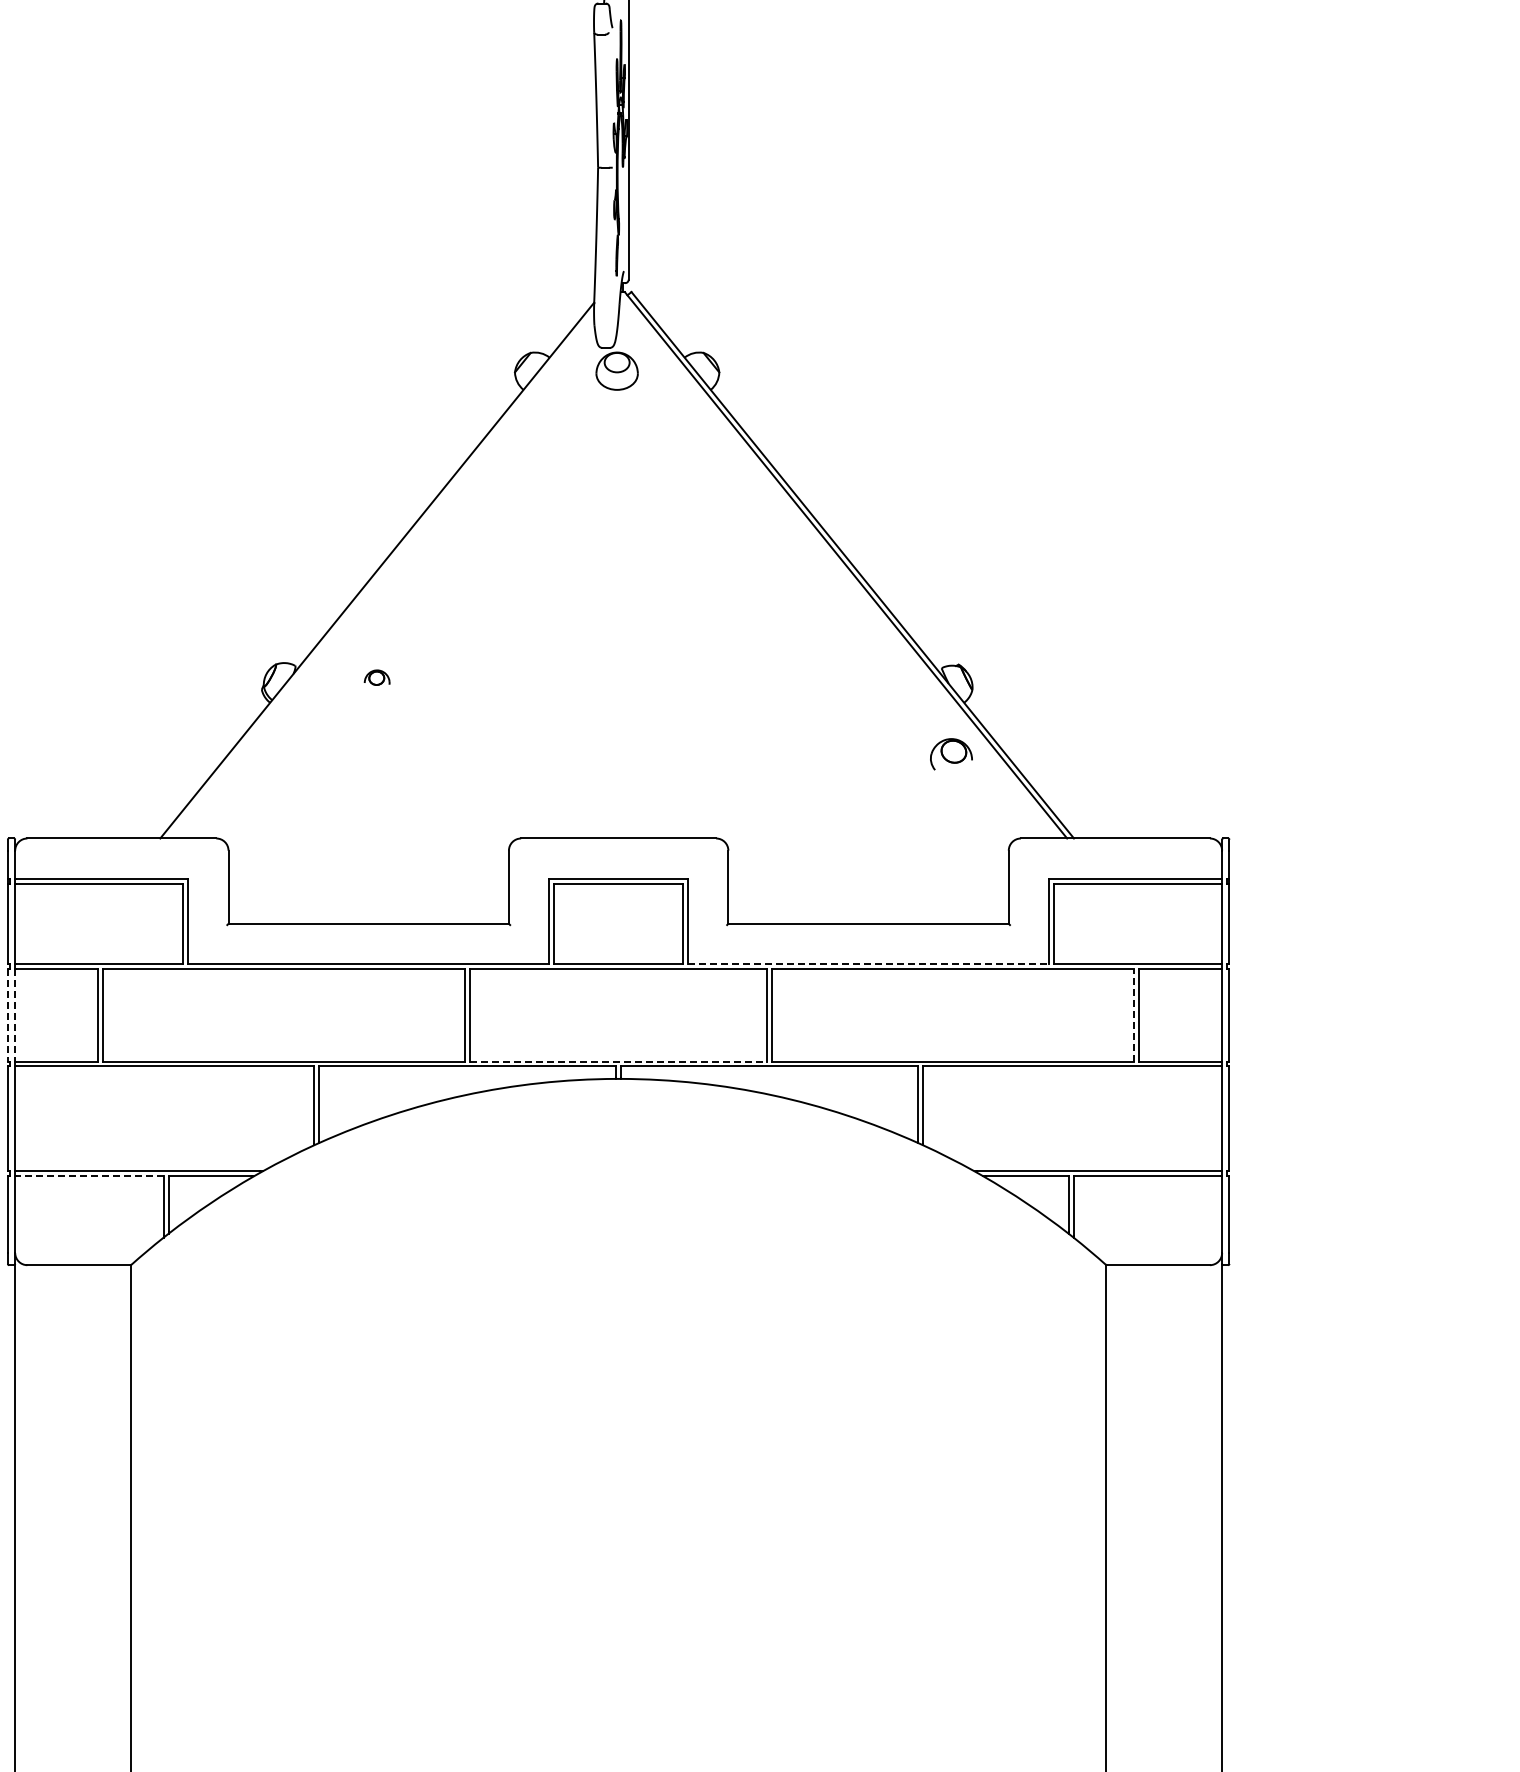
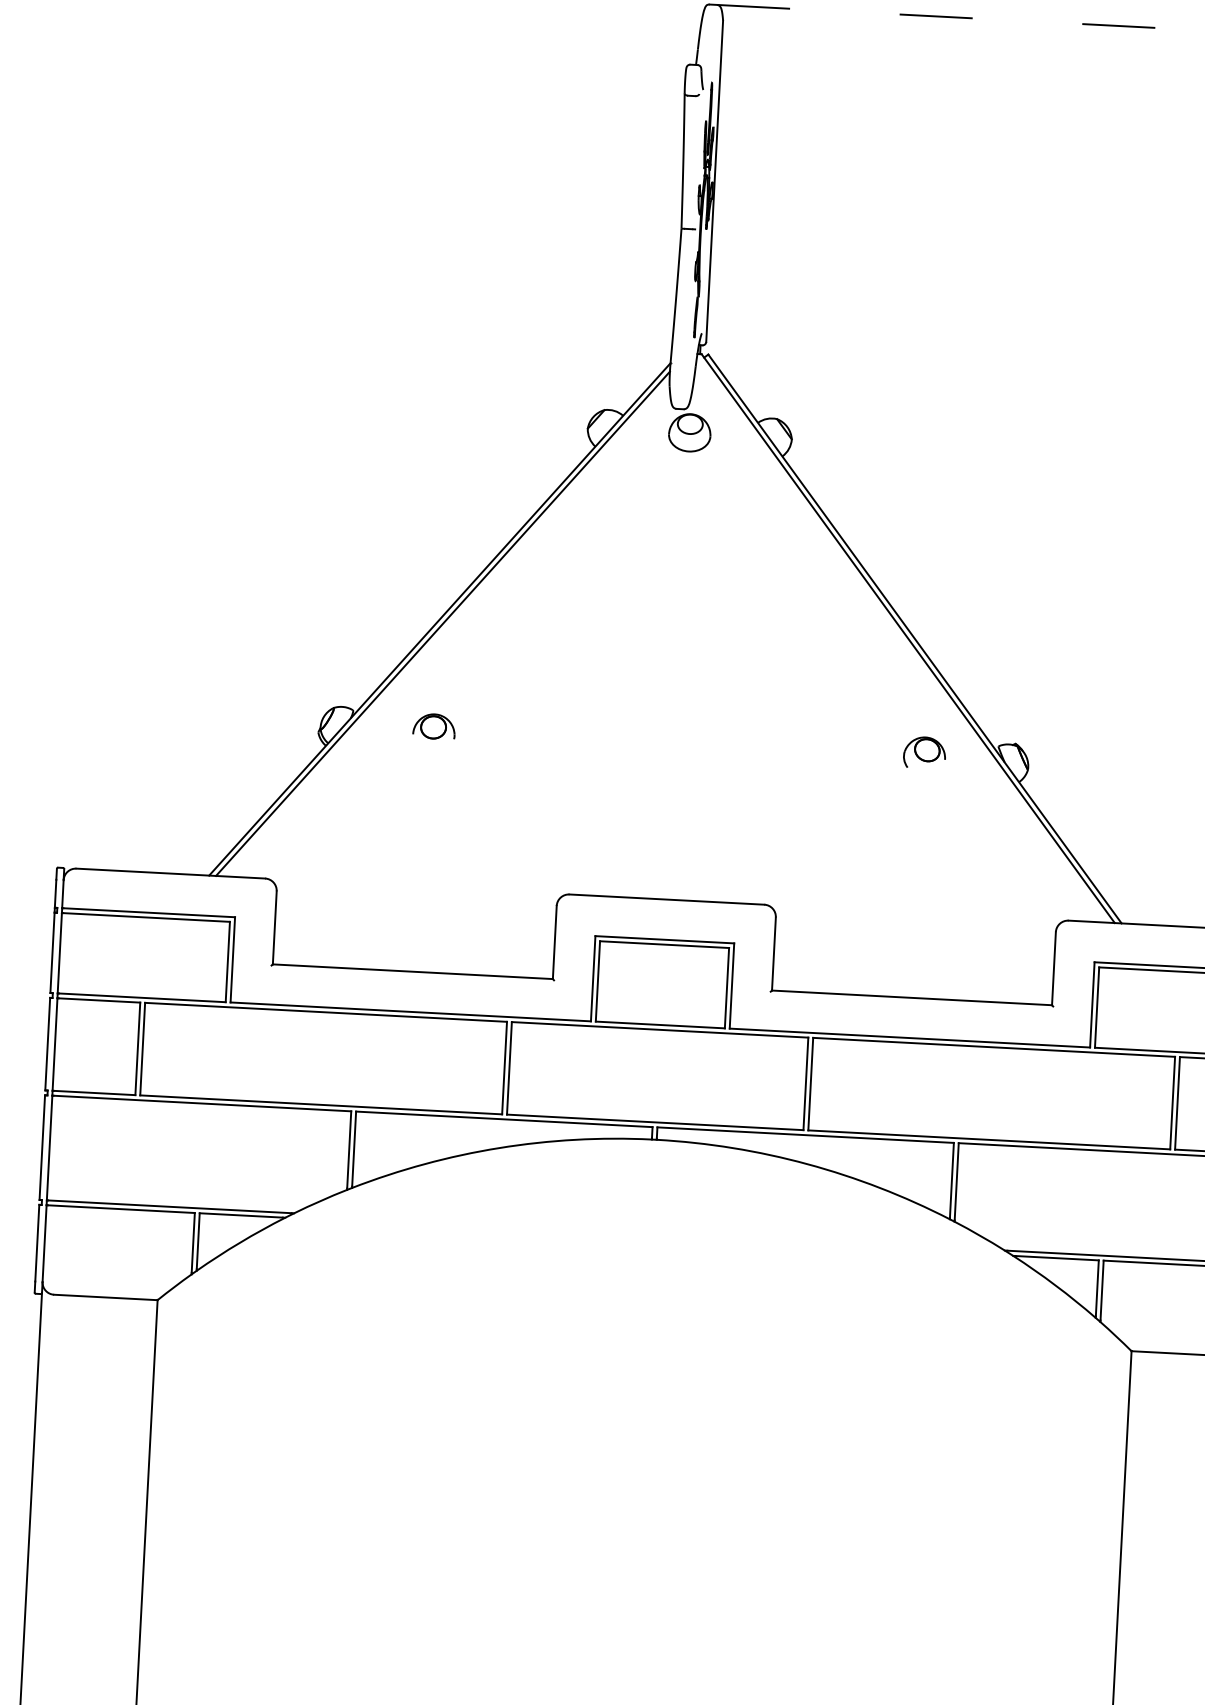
line: (380, 574) -> (442, 623), added
part: (376, 677) -> (433, 726), size x1.67
part: (951, 754) -> (924, 752), moved
line: (869, 964) -> (910, 1038), dashed -> solid
line: (1134, 1014) -> (1172, 1102), dashed -> solid
line: (7, 1015) -> (47, 1044), dashed -> solid
line: (15, 1015) -> (55, 1044), dashed -> solid
line: (619, 1061) -> (656, 1122), dashed -> solid
line: (90, 1176) -> (121, 1209), dashed -> solid

